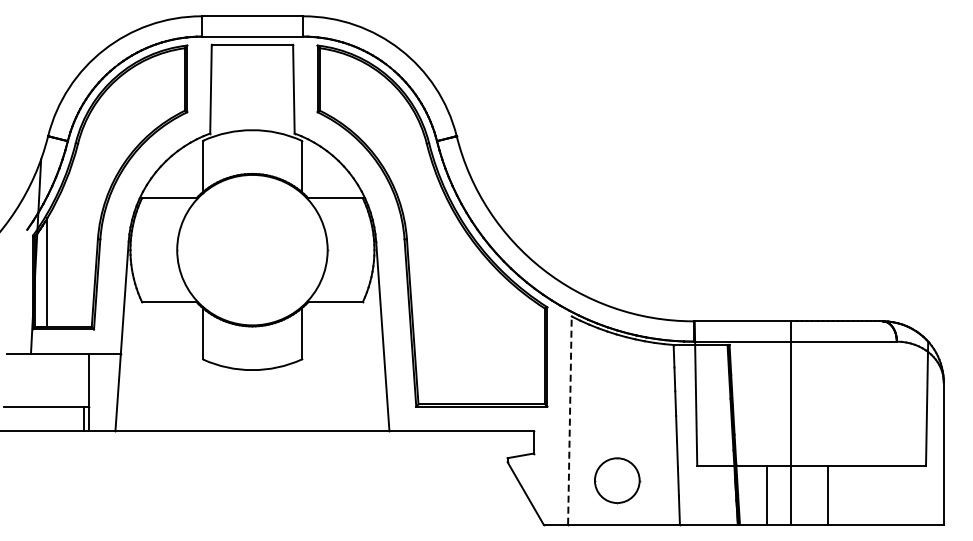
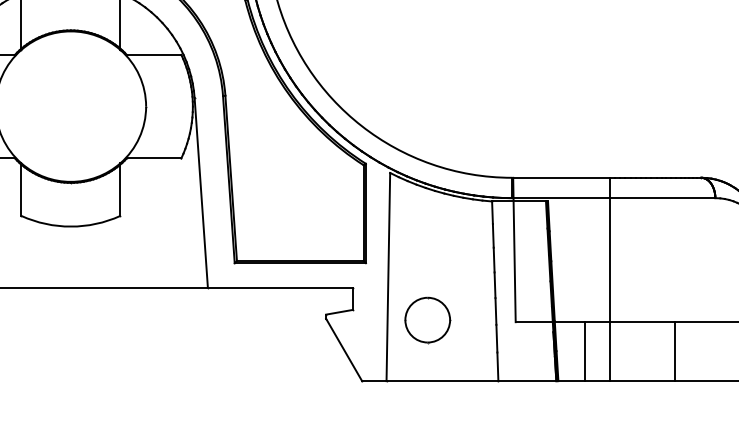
line: (569, 420) -> (387, 276), dashed -> solid
part: (617, 480) -> (427, 319), moved
line: (827, 494) -> (674, 350), moved

